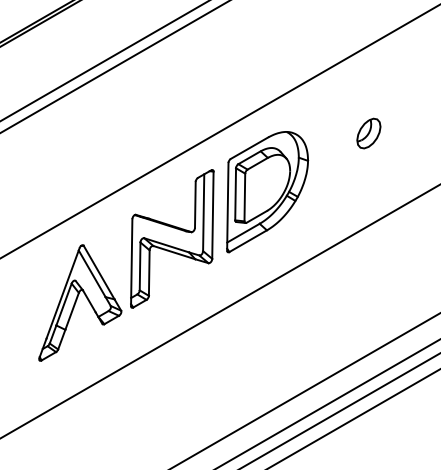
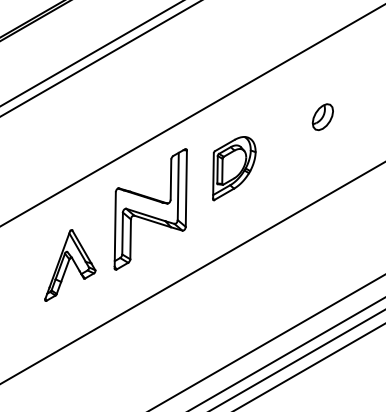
part: (267, 192) -> (234, 168), size x0.6
part: (80, 302) -> (70, 265), size x0.7

